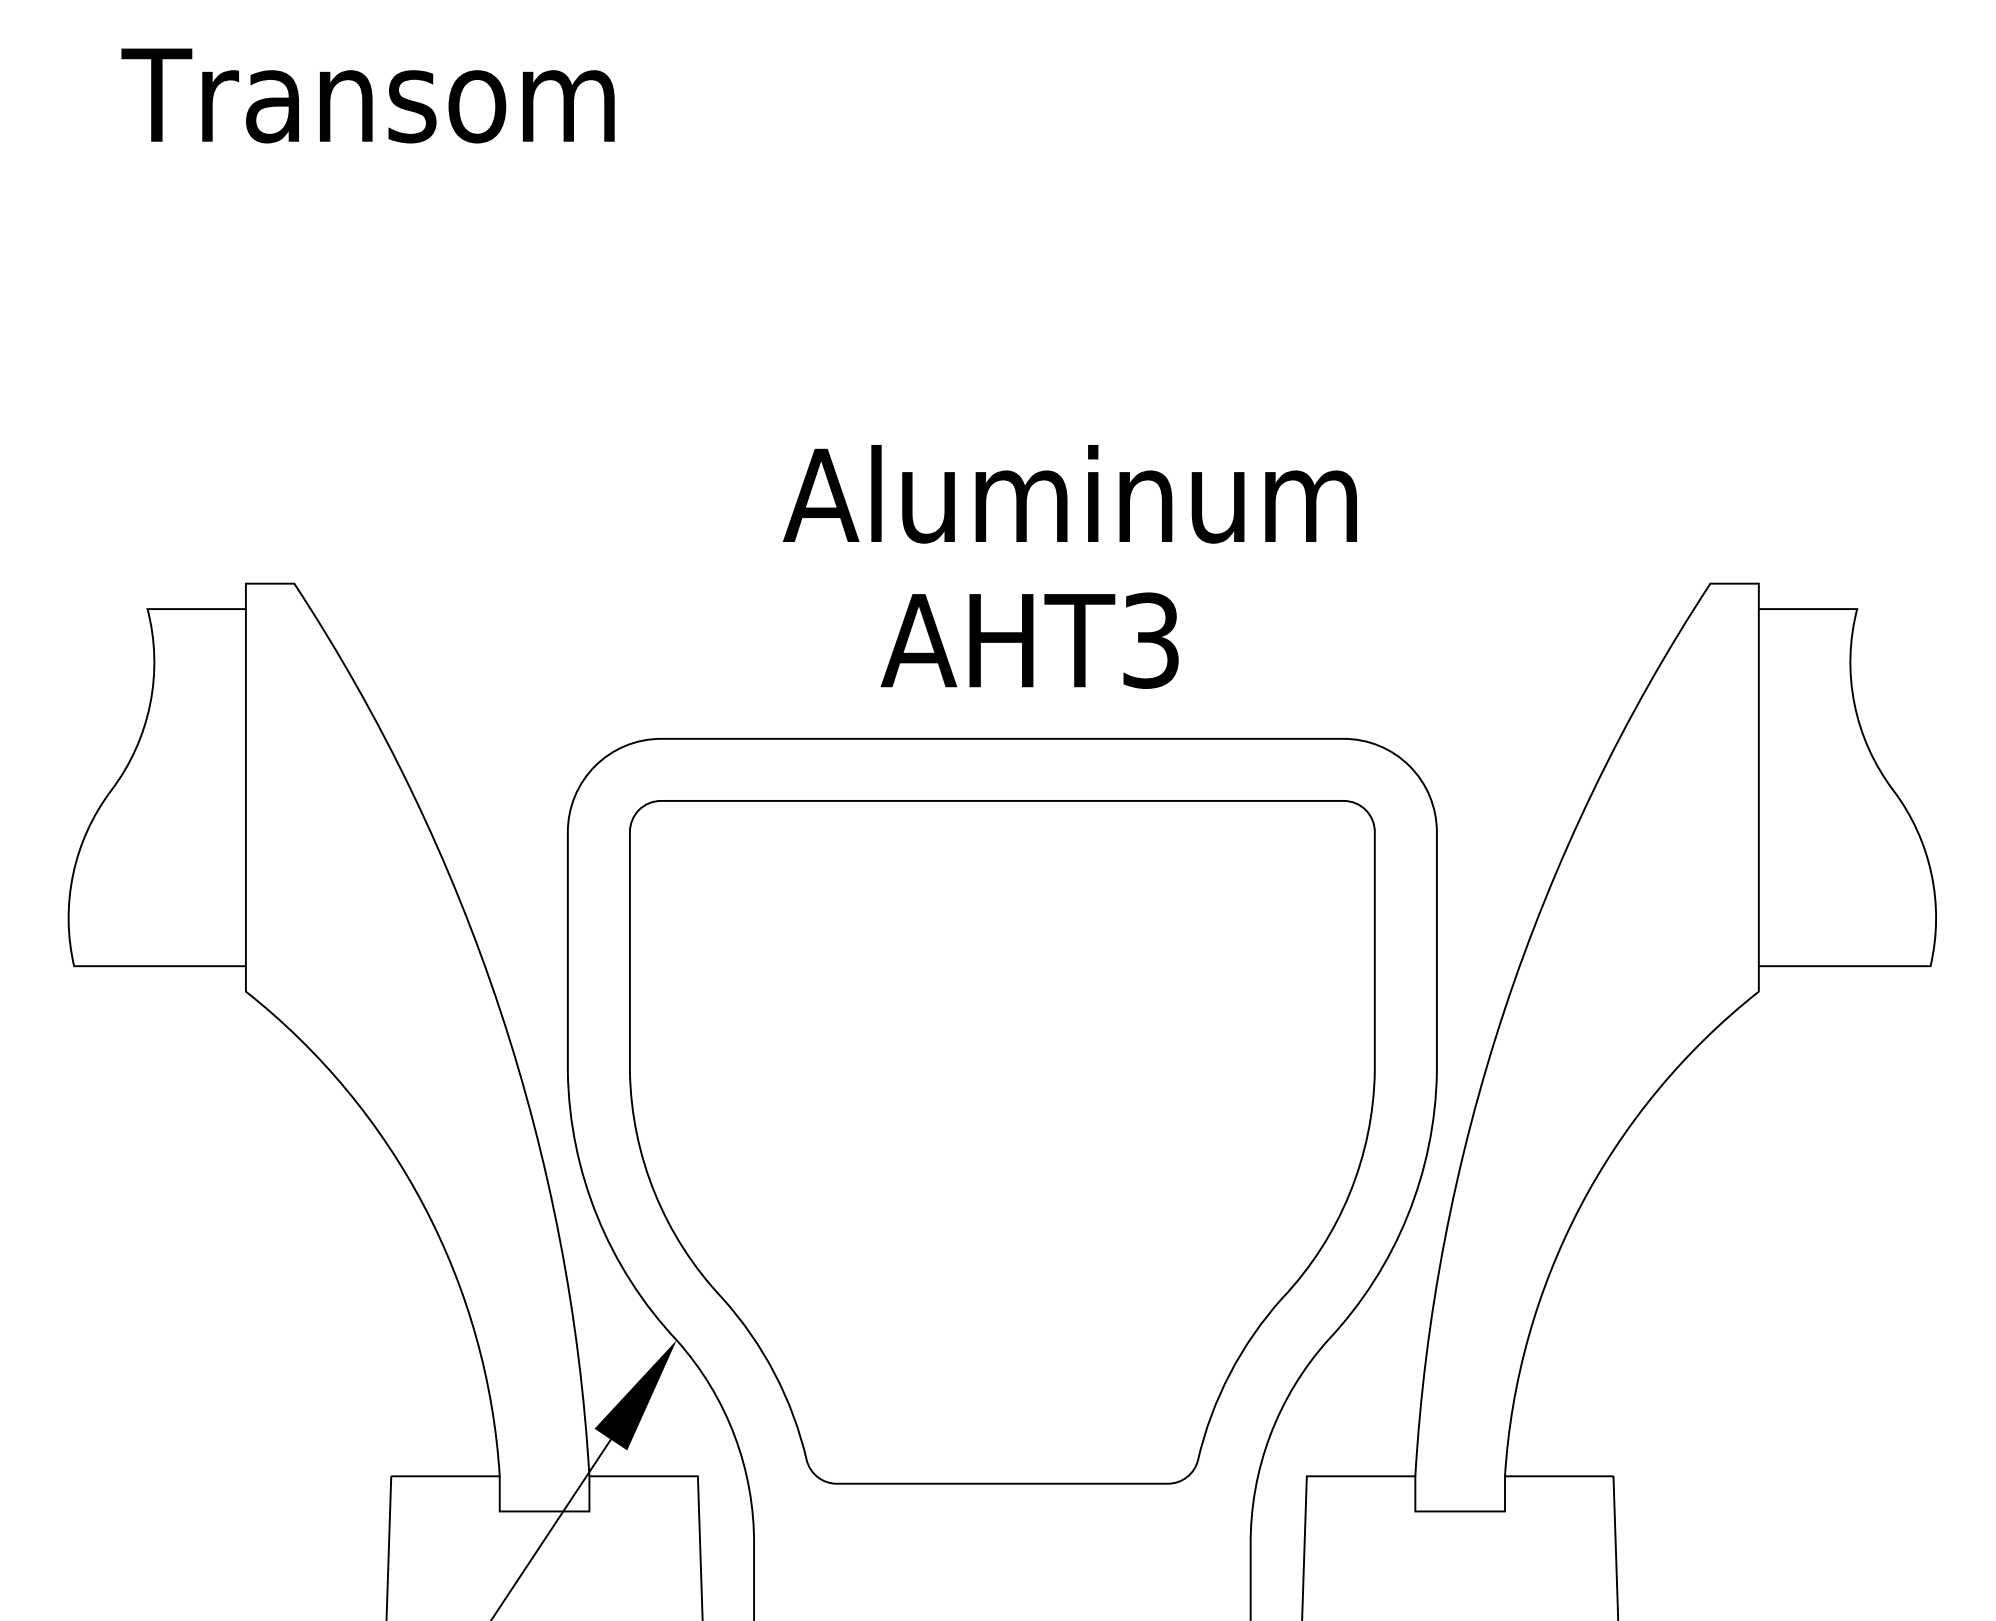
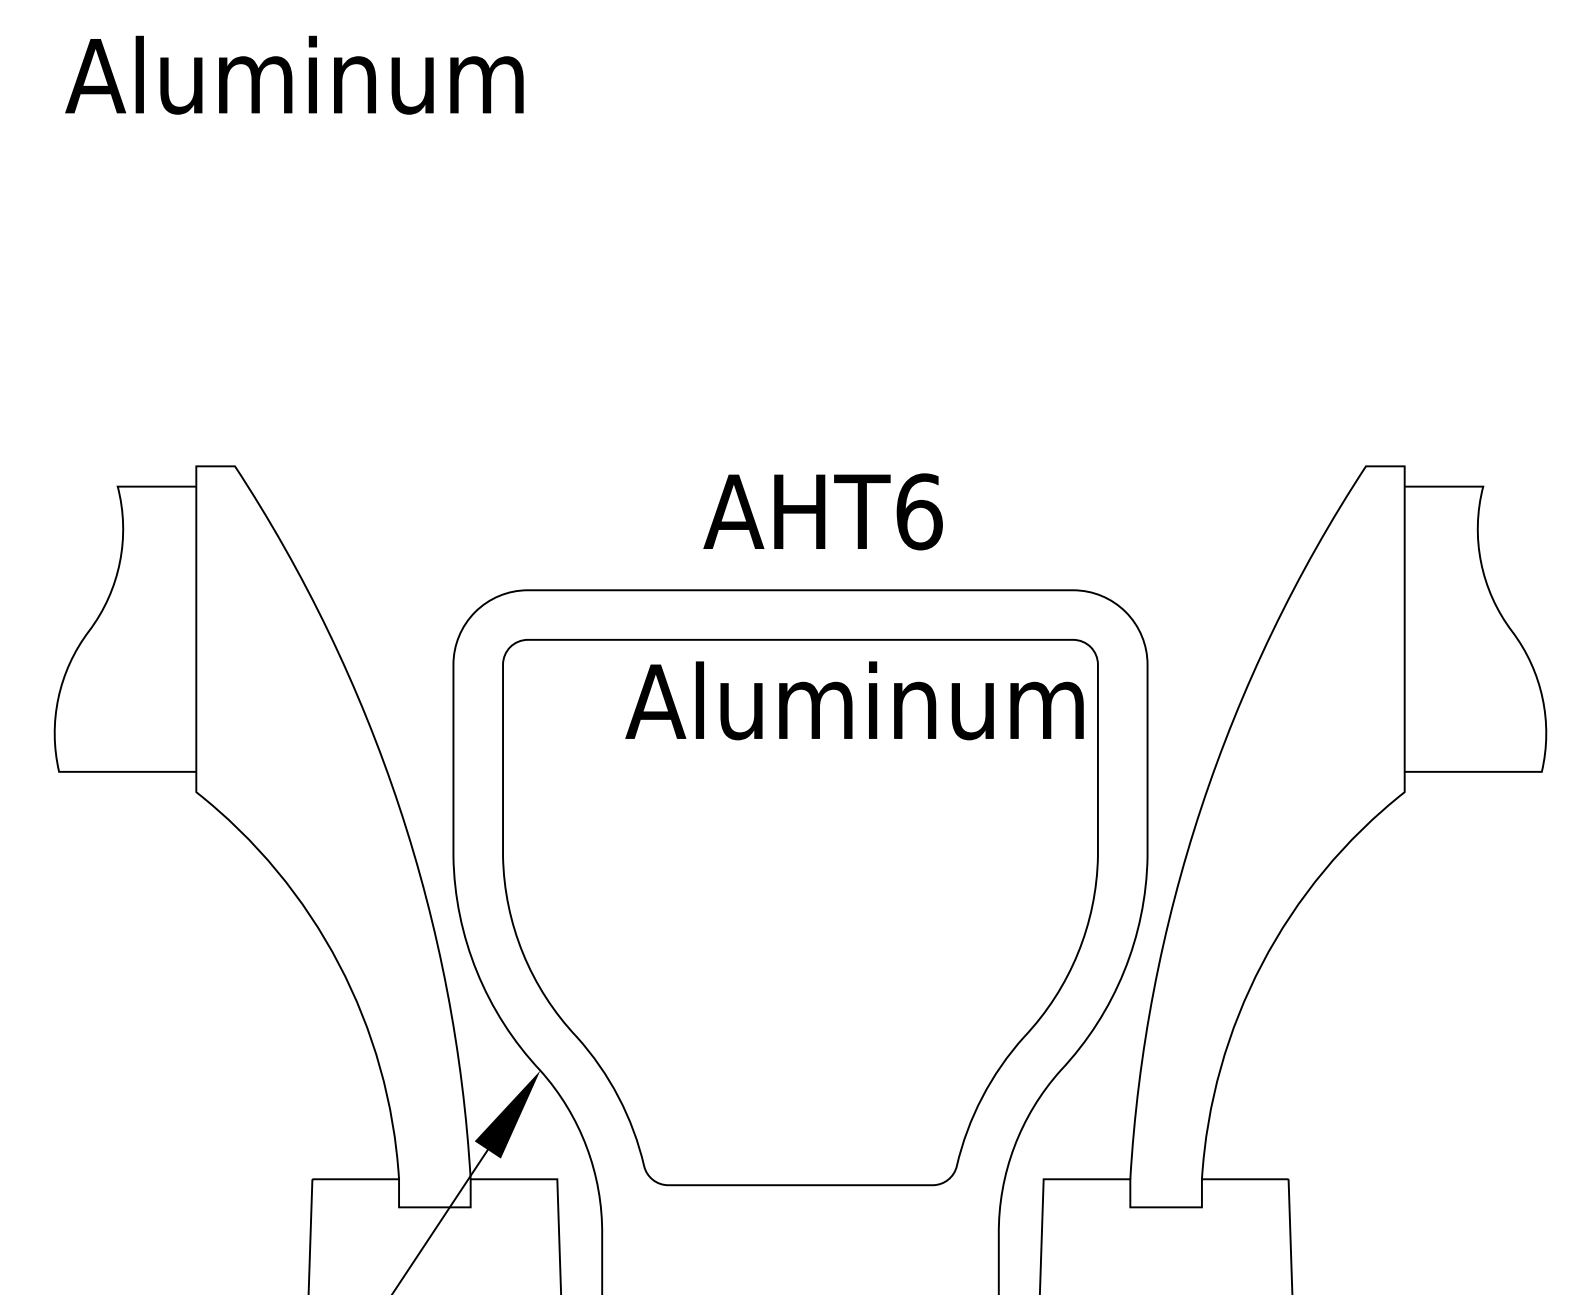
text: (368, 93) -> (294, 74), Transom -> Aluminum
text: (1069, 494) -> (854, 701), moved
text: (1151, 640) -> (919, 511), AHT3 -> AHT6

